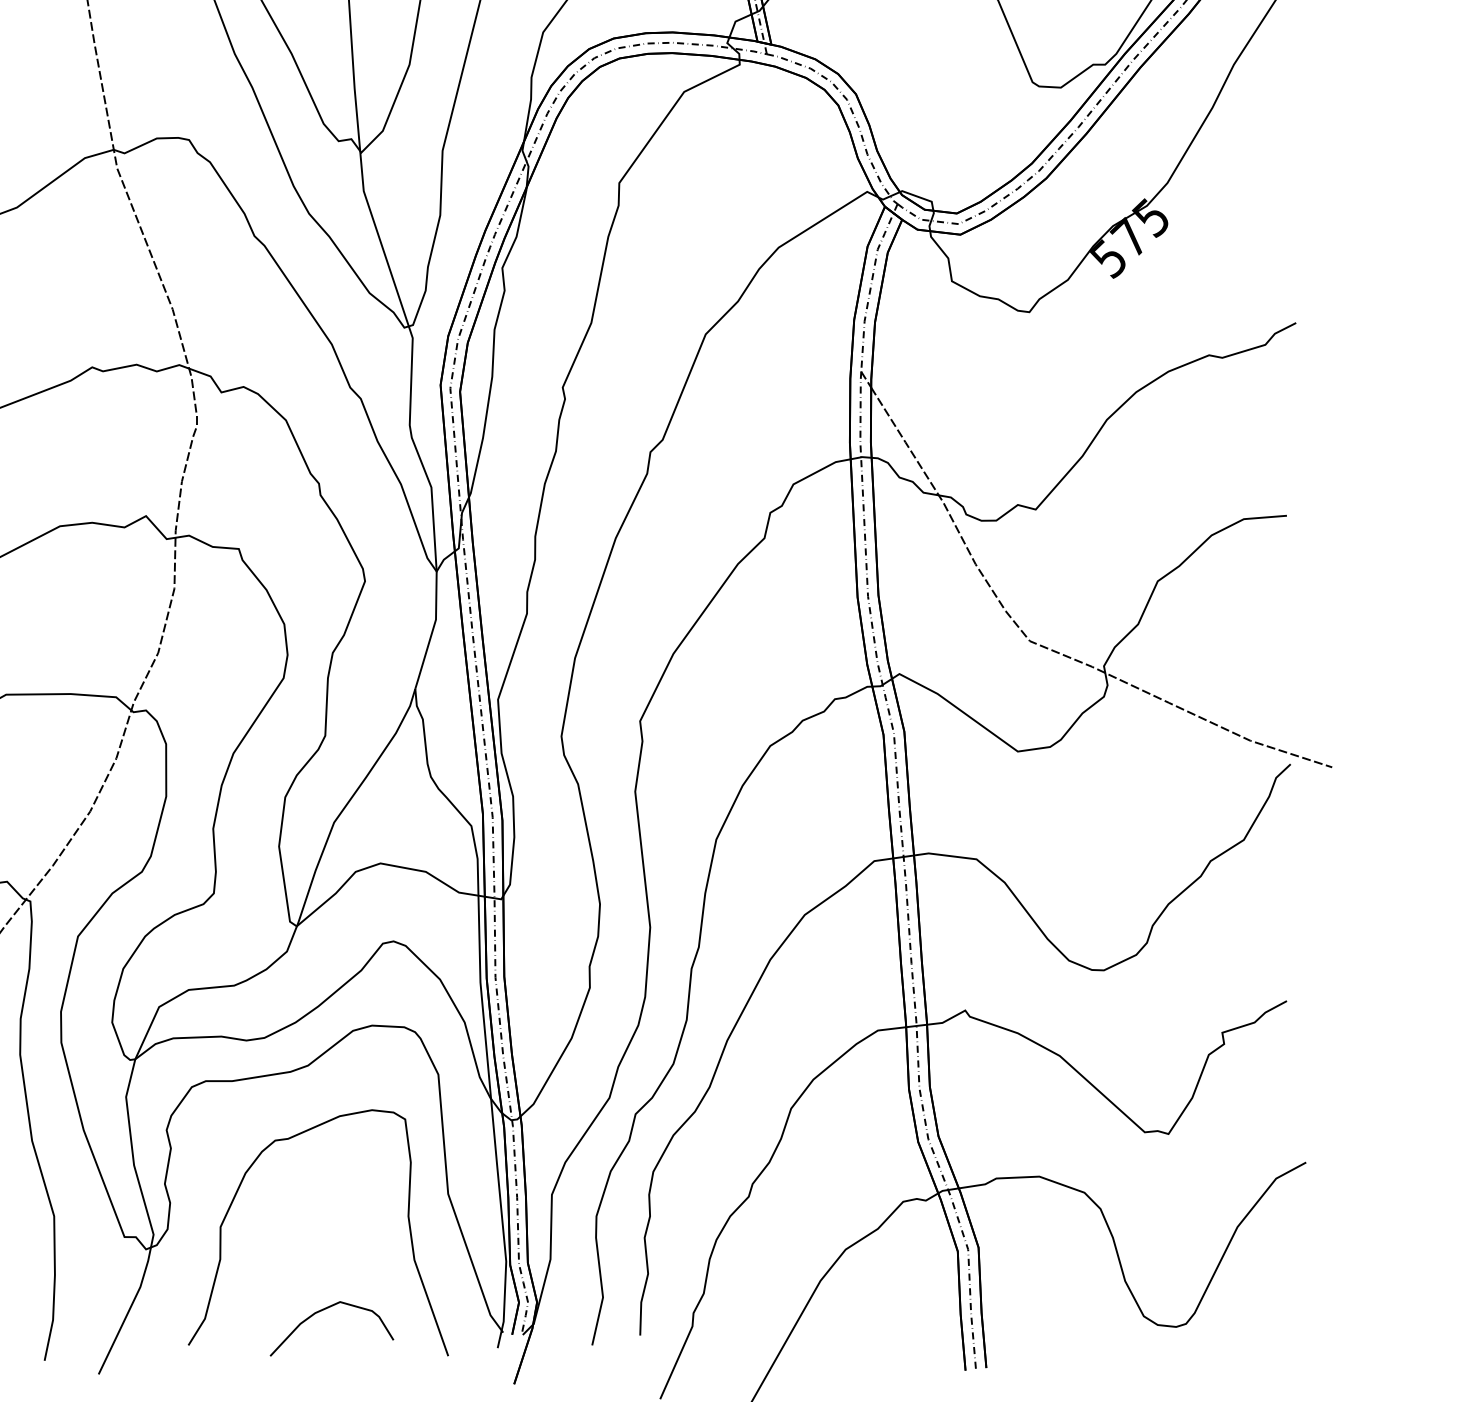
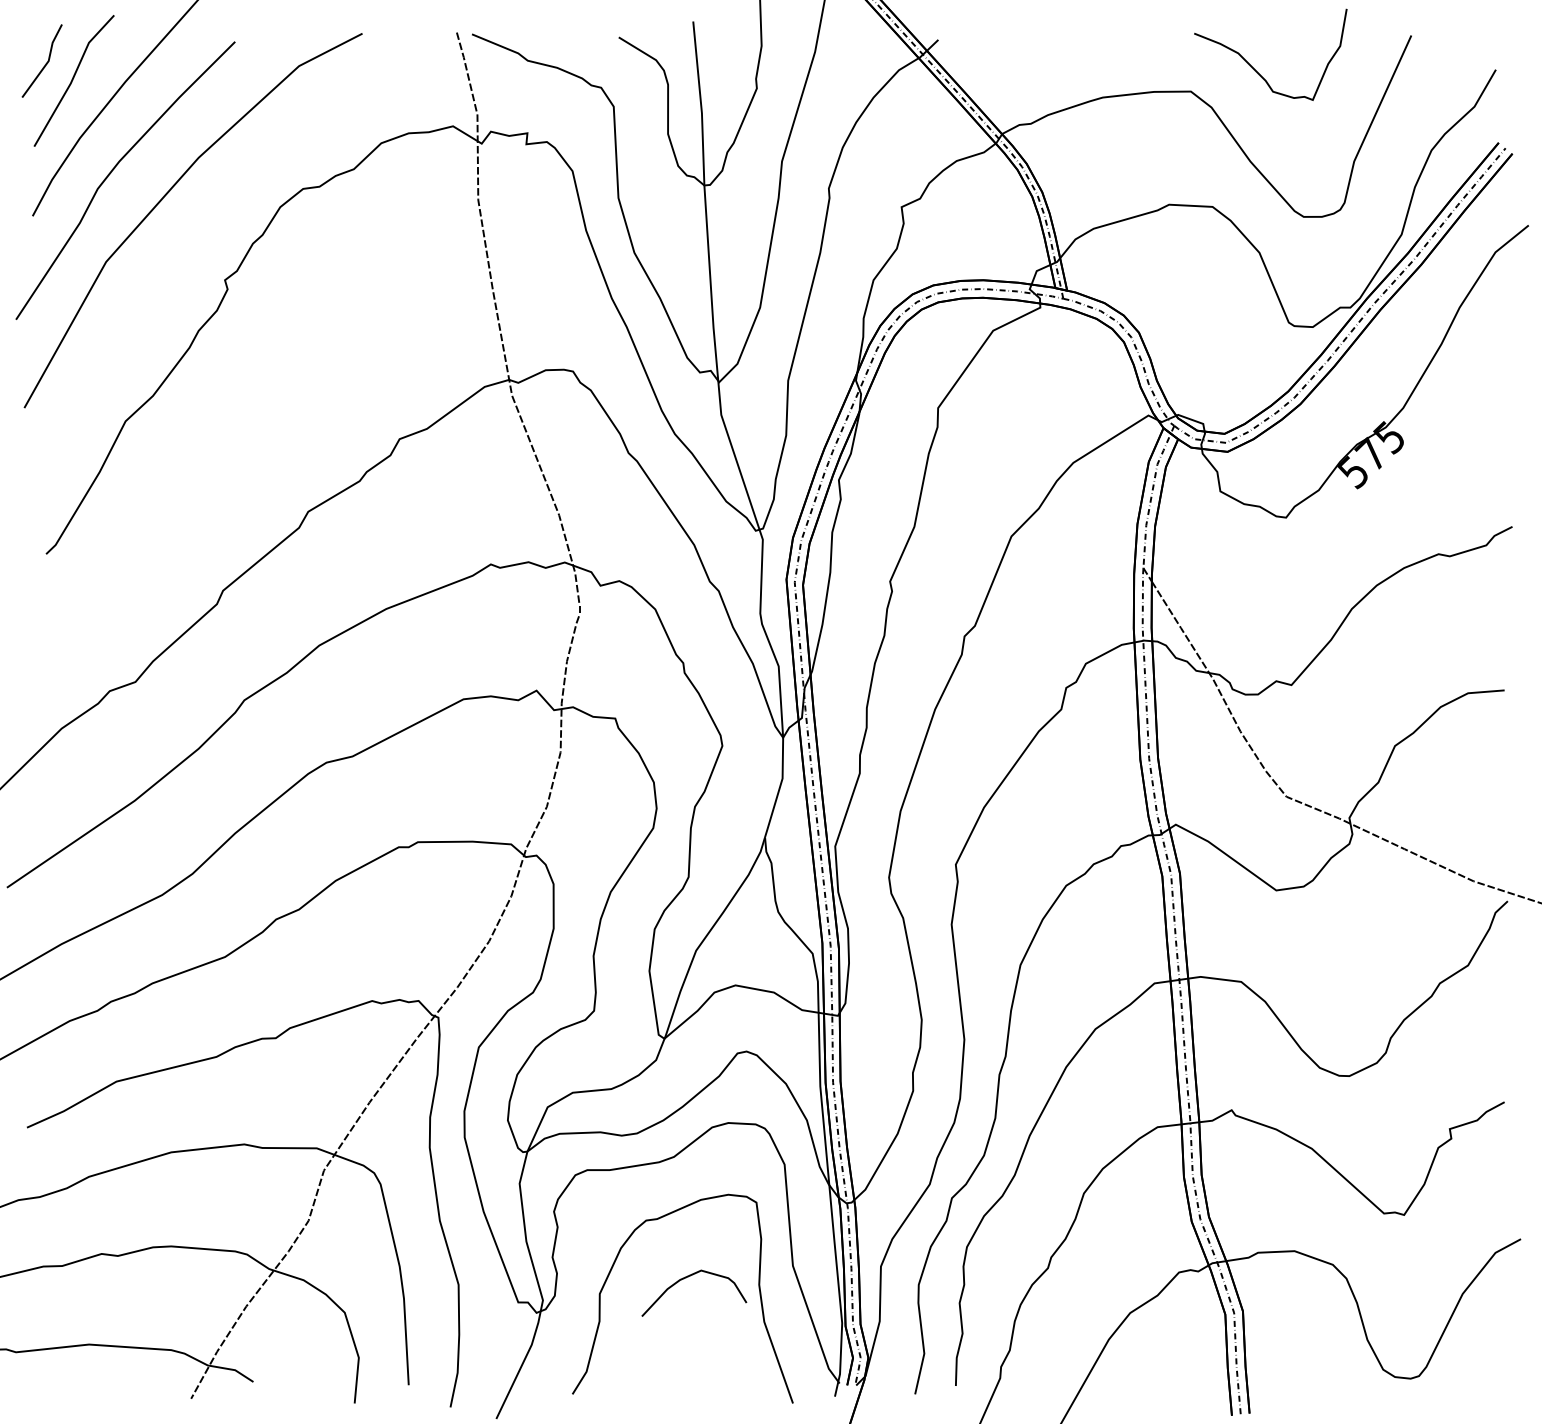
curve: (322, 1311) -> (686, 1278), moved

